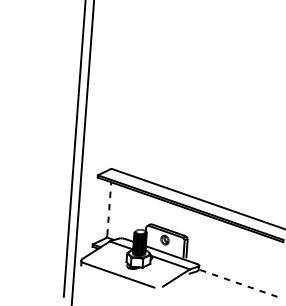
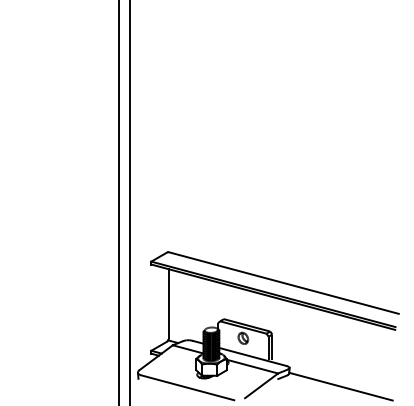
line: (109, 208) -> (169, 303), dashed -> solid
line: (237, 283) -> (340, 386), dashed -> solid

